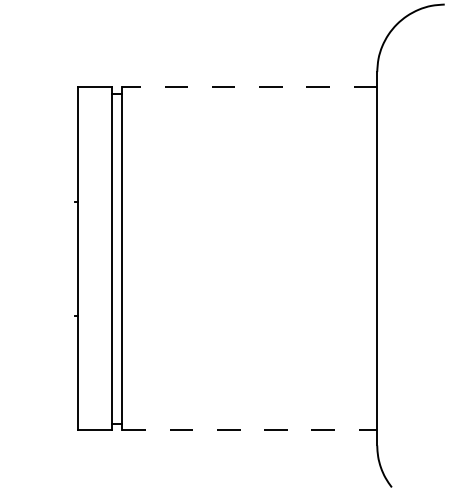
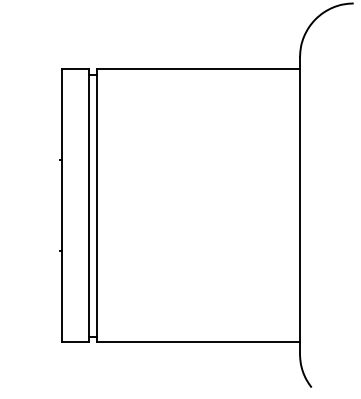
line: (249, 87) -> (198, 69), dashed -> solid
line: (250, 430) -> (199, 342), dashed -> solid

